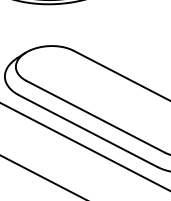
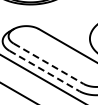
line: (97, 118) -> (49, 64), solid -> dashed
line: (88, 131) -> (44, 71), solid -> dashed

